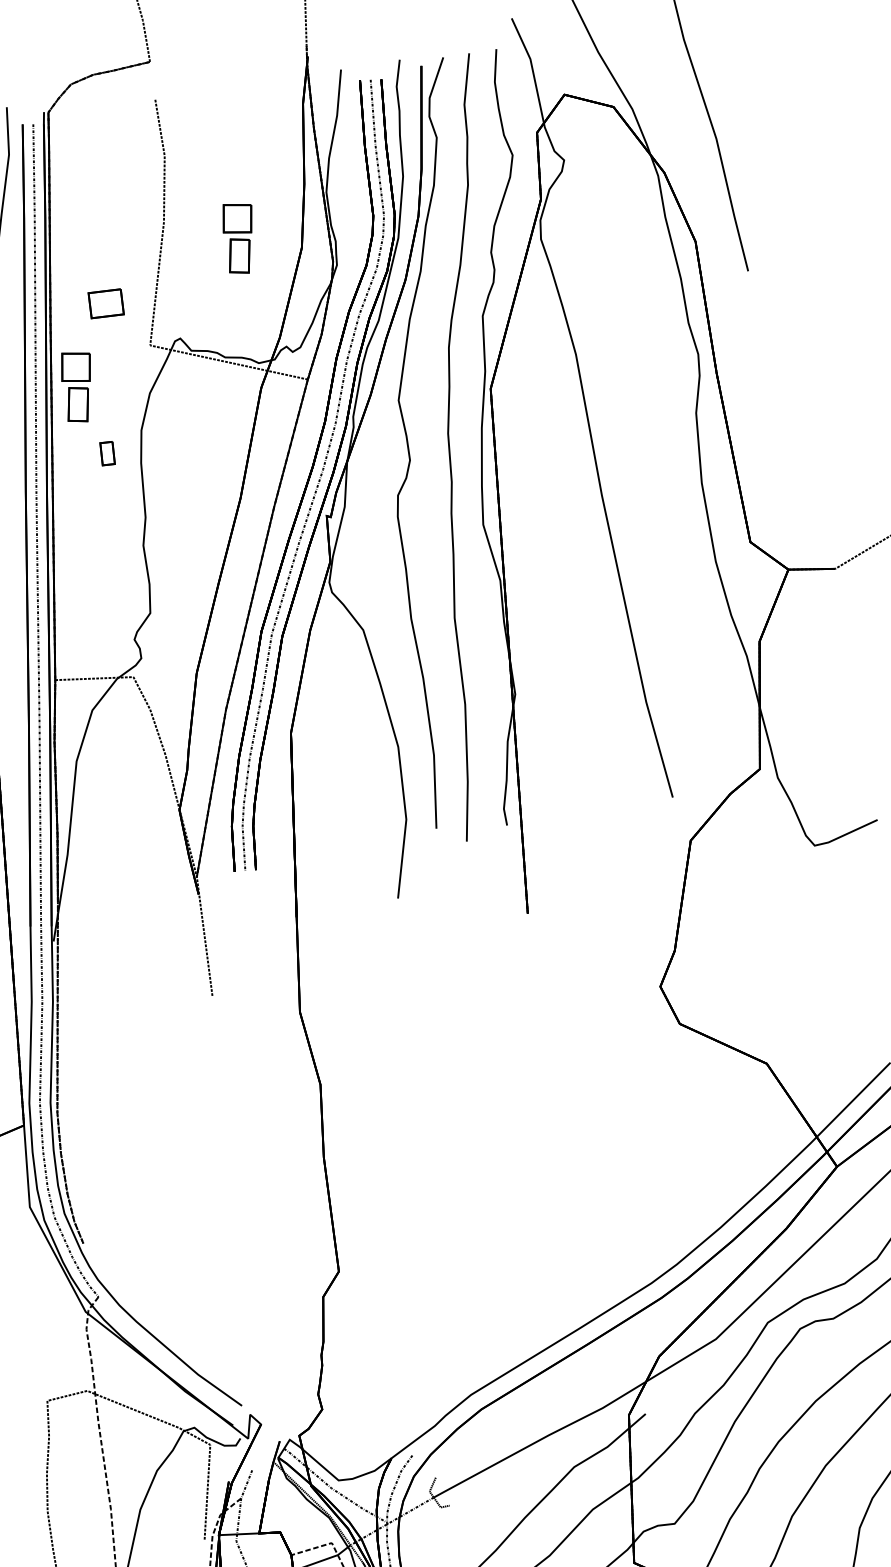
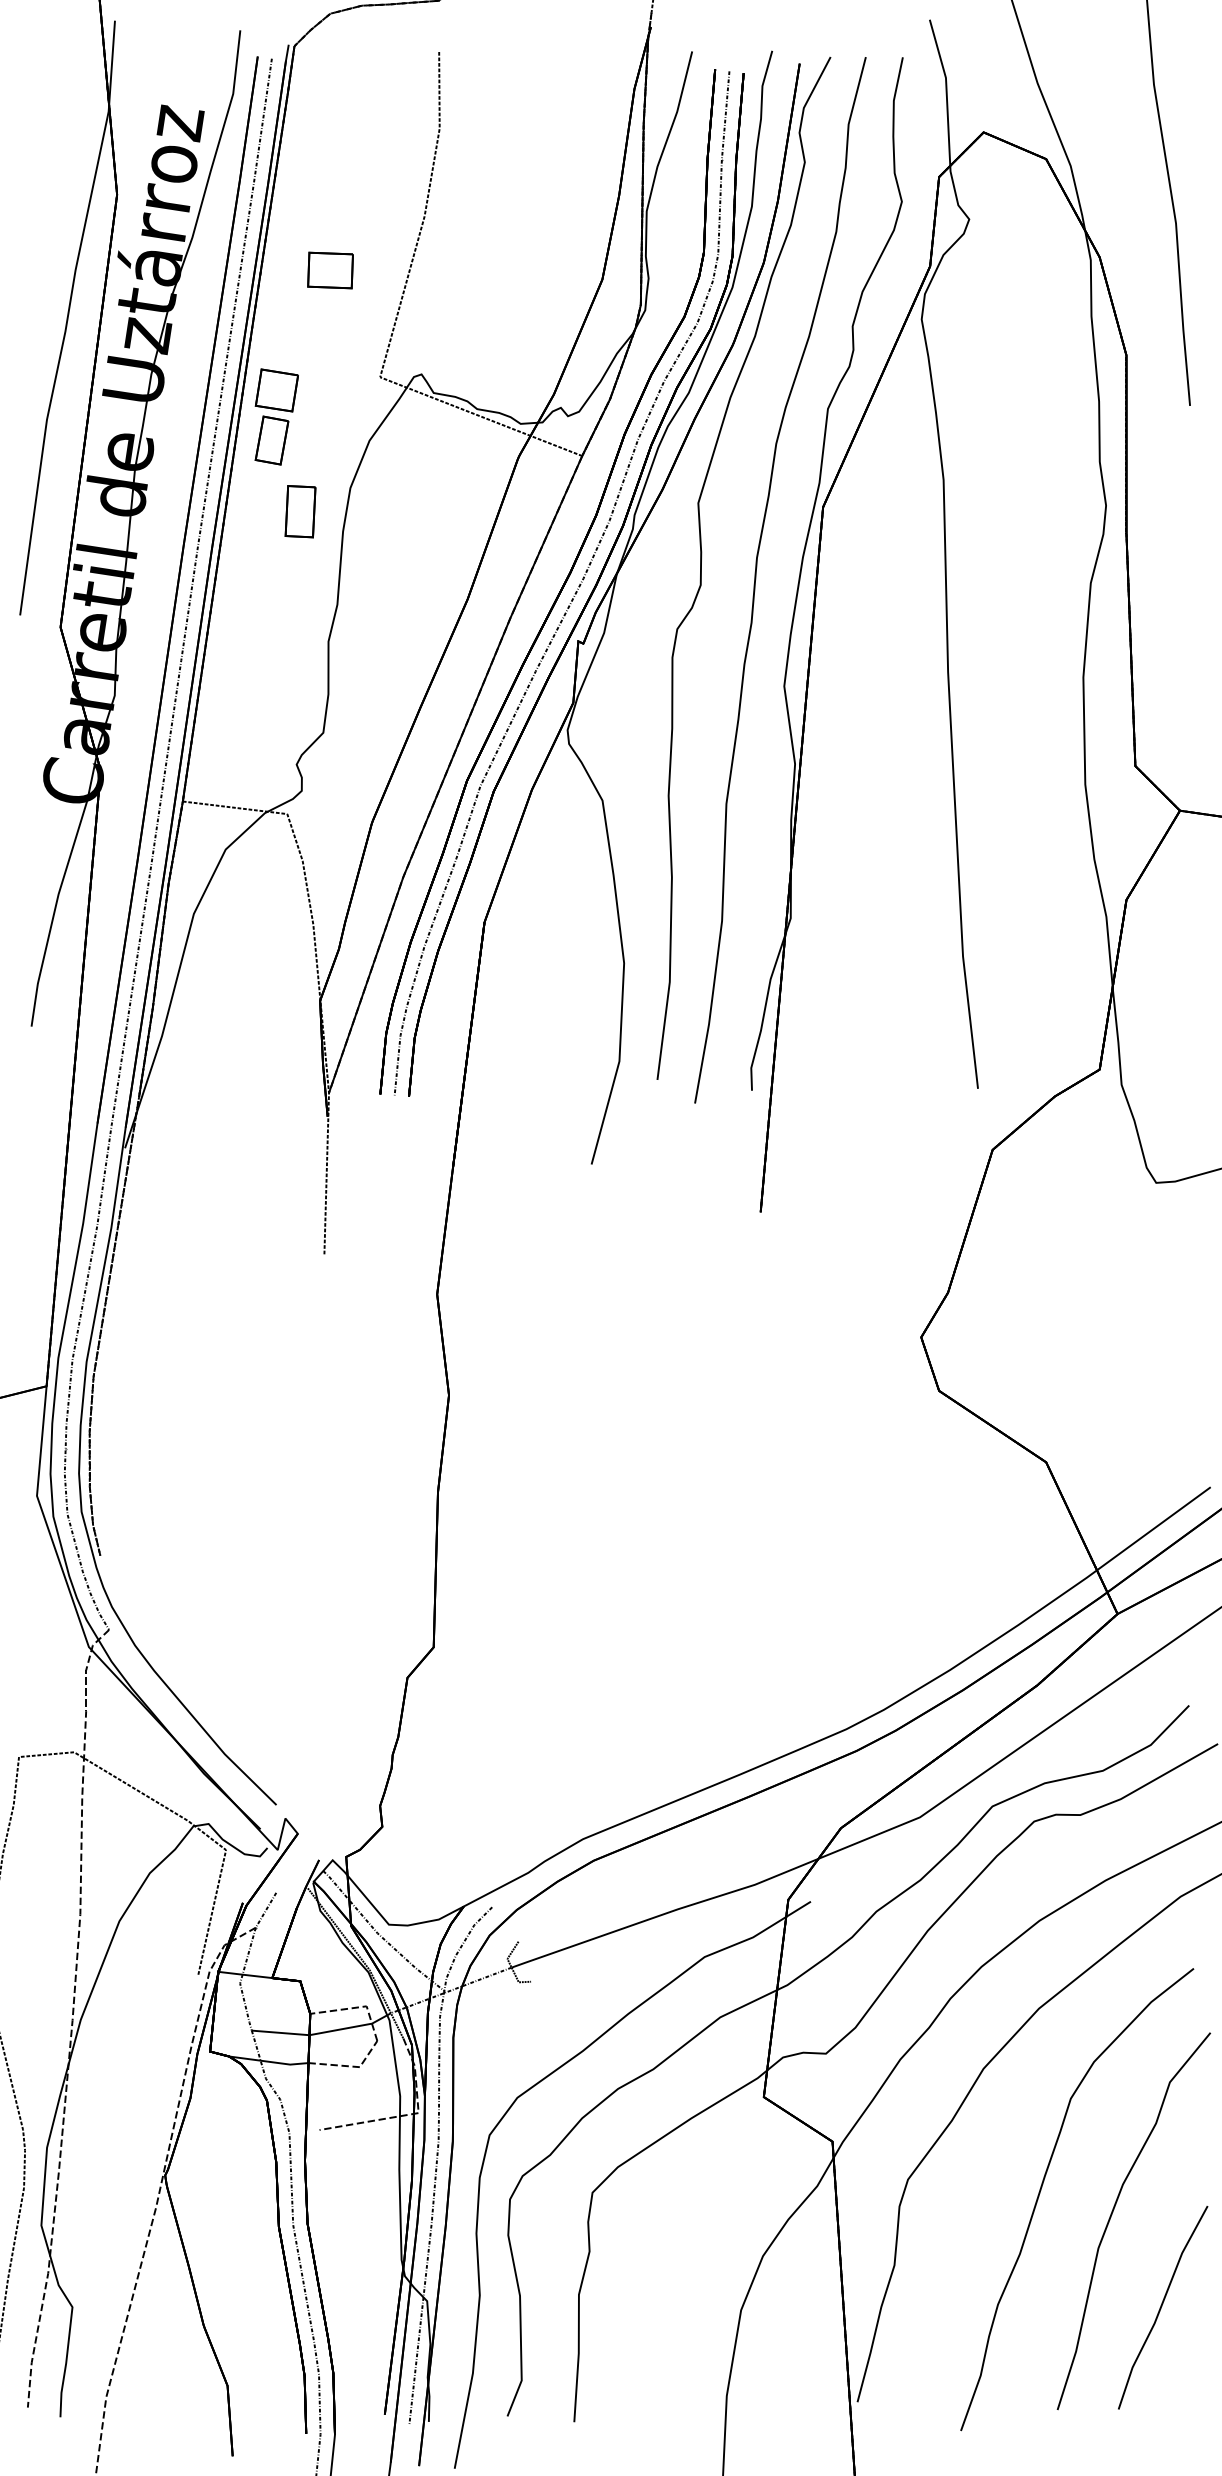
part: (240, 237) -> (522, 253), removed
part: (106, 303) -> (330, 270), moved
part: (107, 453) -> (300, 511), size x1.67

